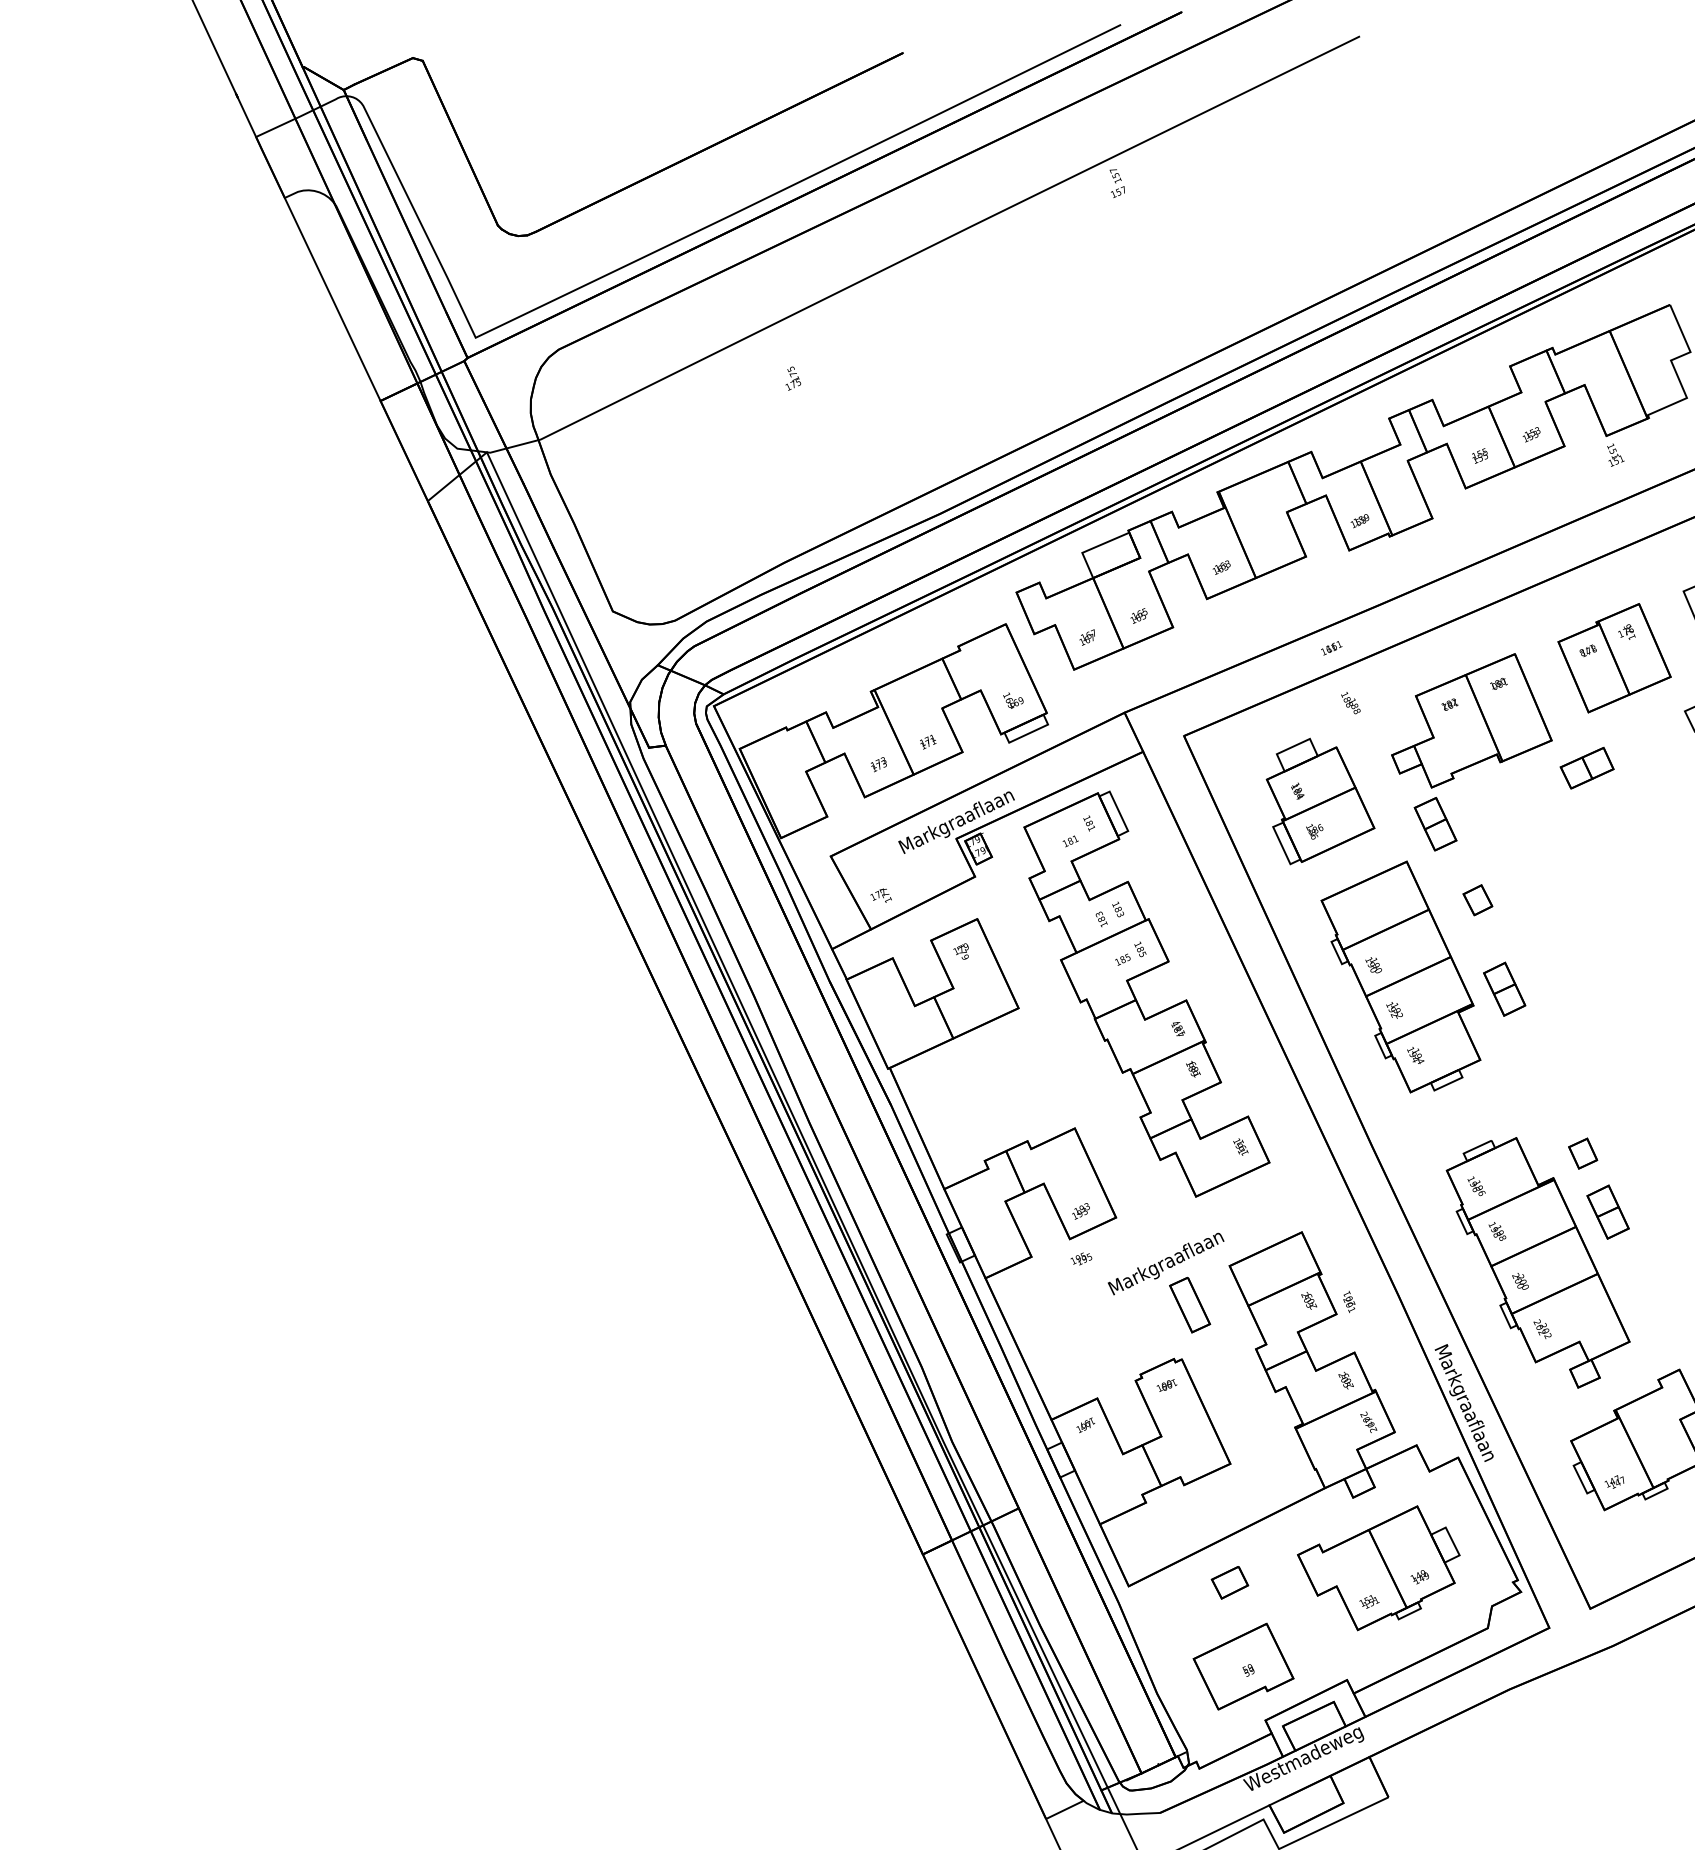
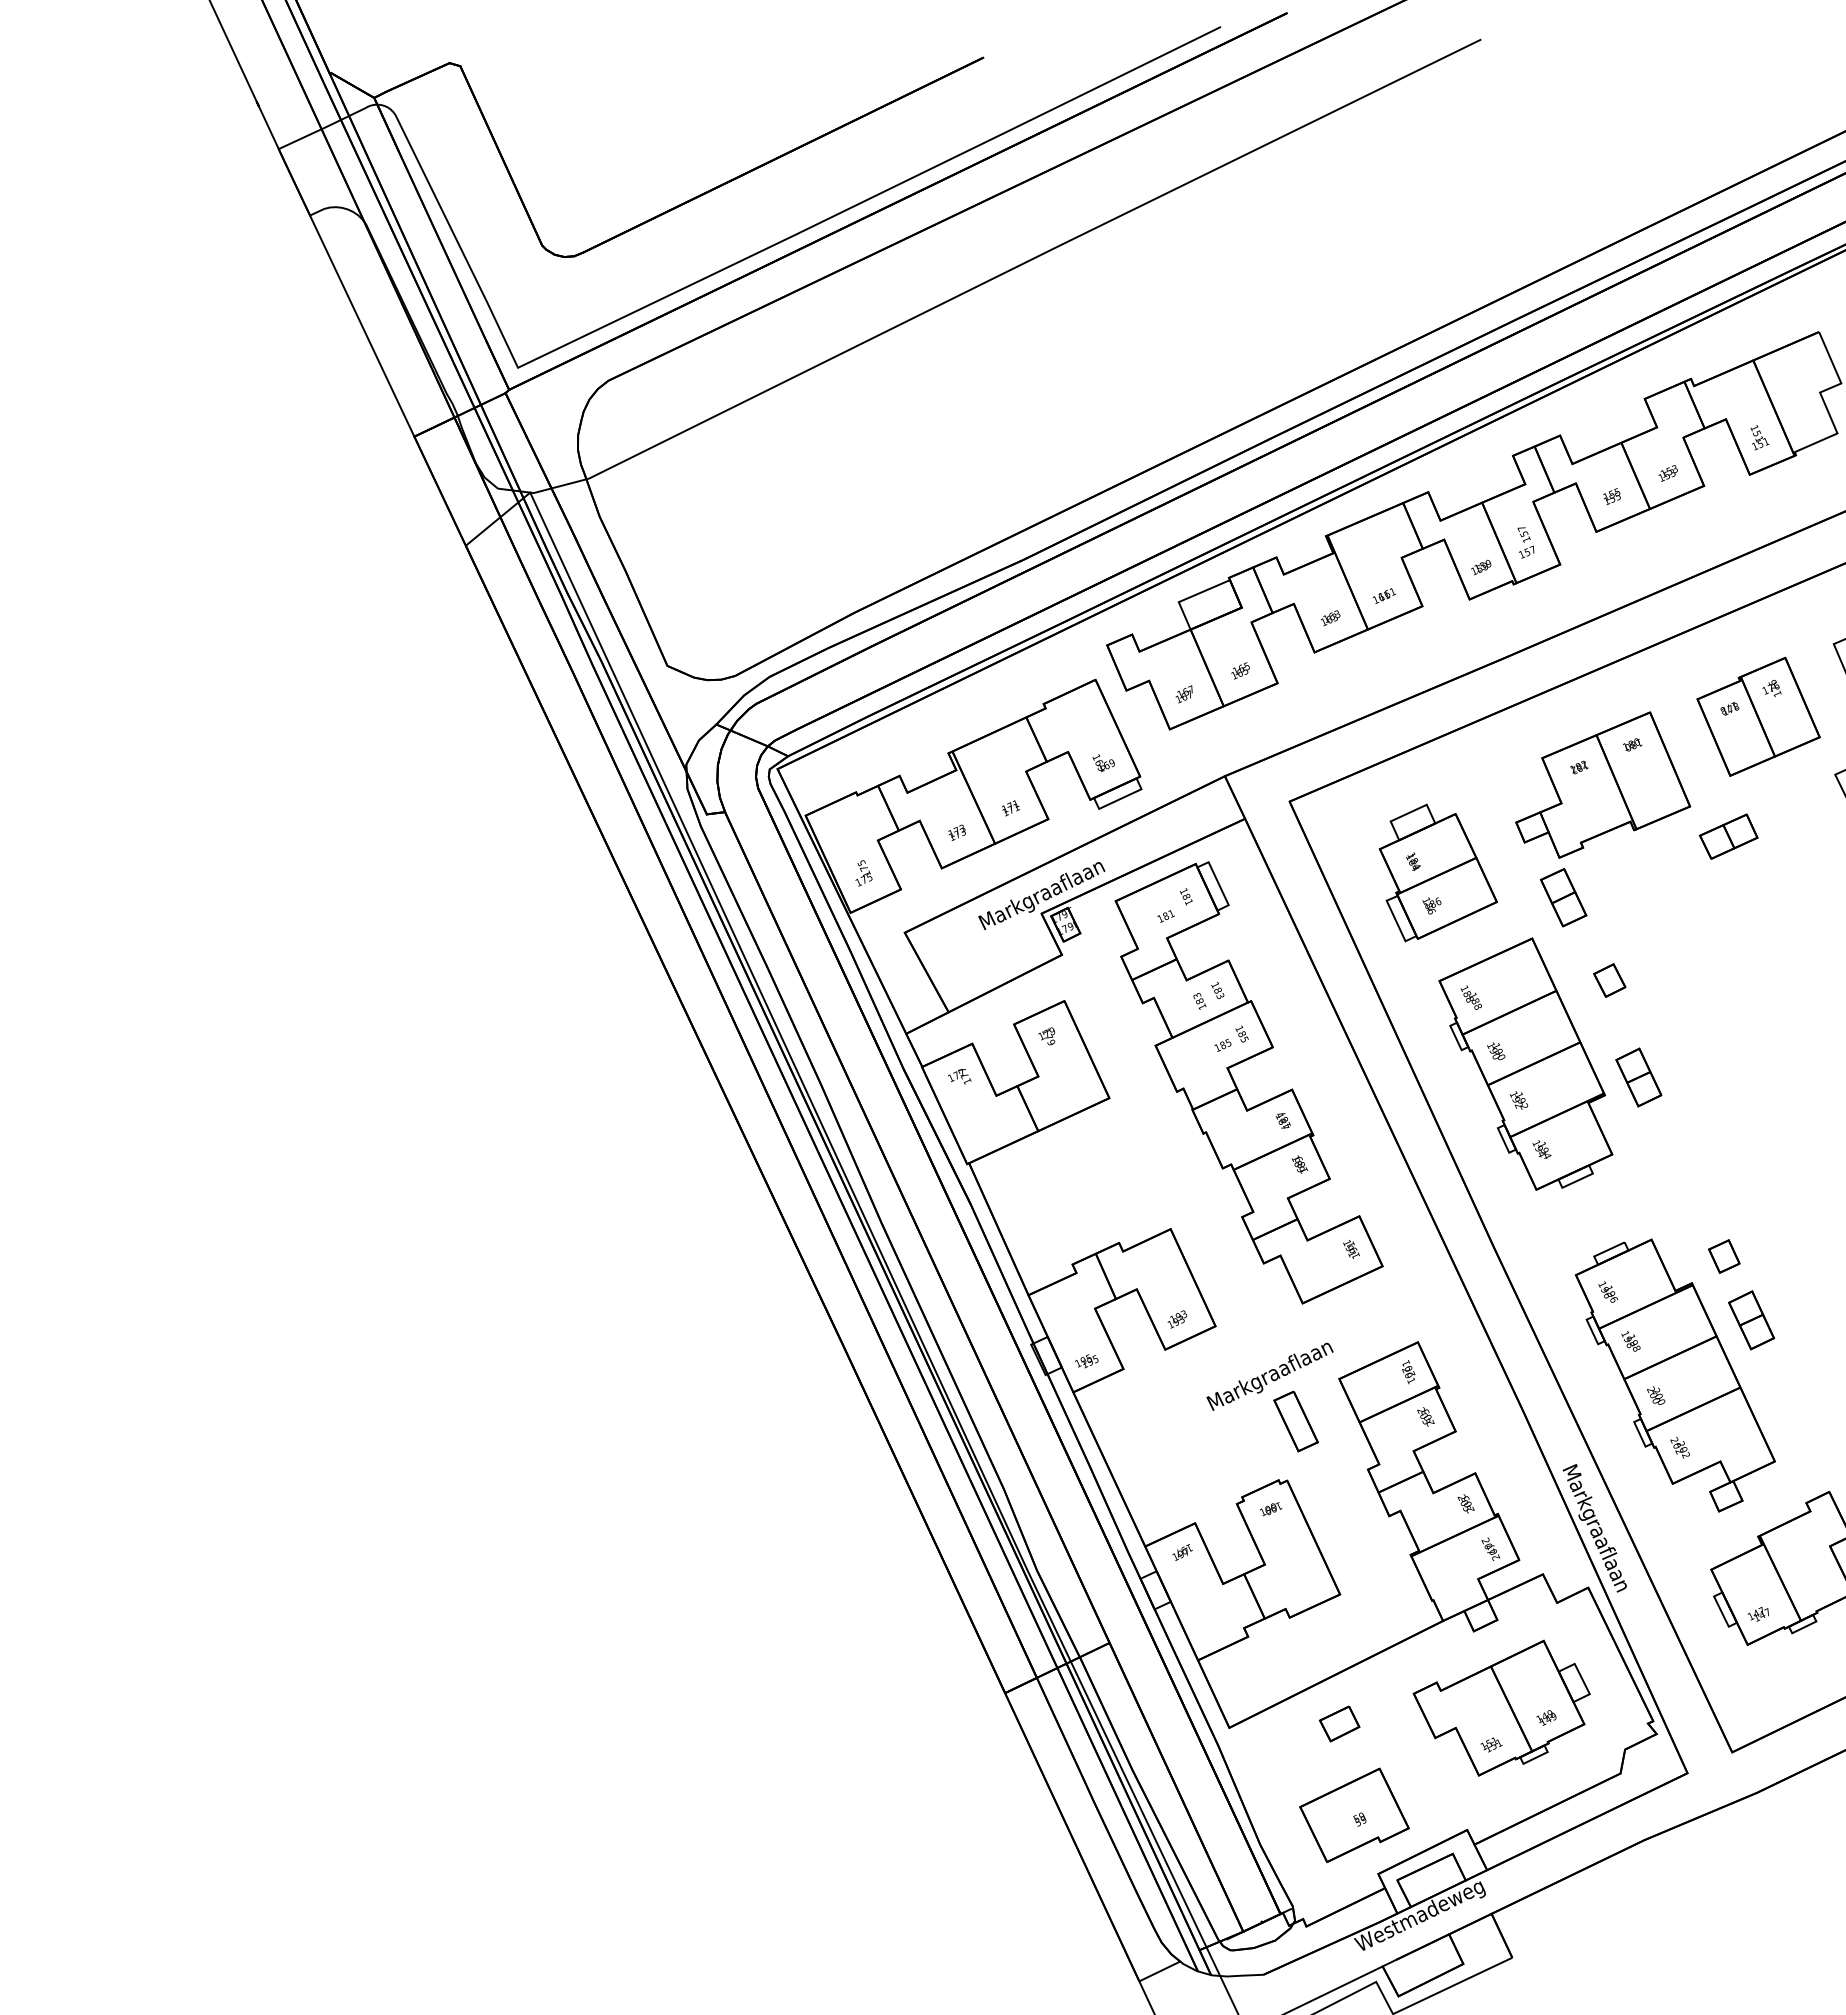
text: (1116, 183) -> (1525, 542), moved
text: (792, 378) -> (863, 873), moved
text: (1615, 454) -> (1759, 437), moved
text: (1331, 647) -> (1384, 595), moved
text: (1350, 702) -> (1470, 997), moved
text: (881, 895) -> (959, 1076), moved
text: (1081, 1259) -> (1086, 1361), moved
text: (1349, 1302) -> (1408, 1372), moved

